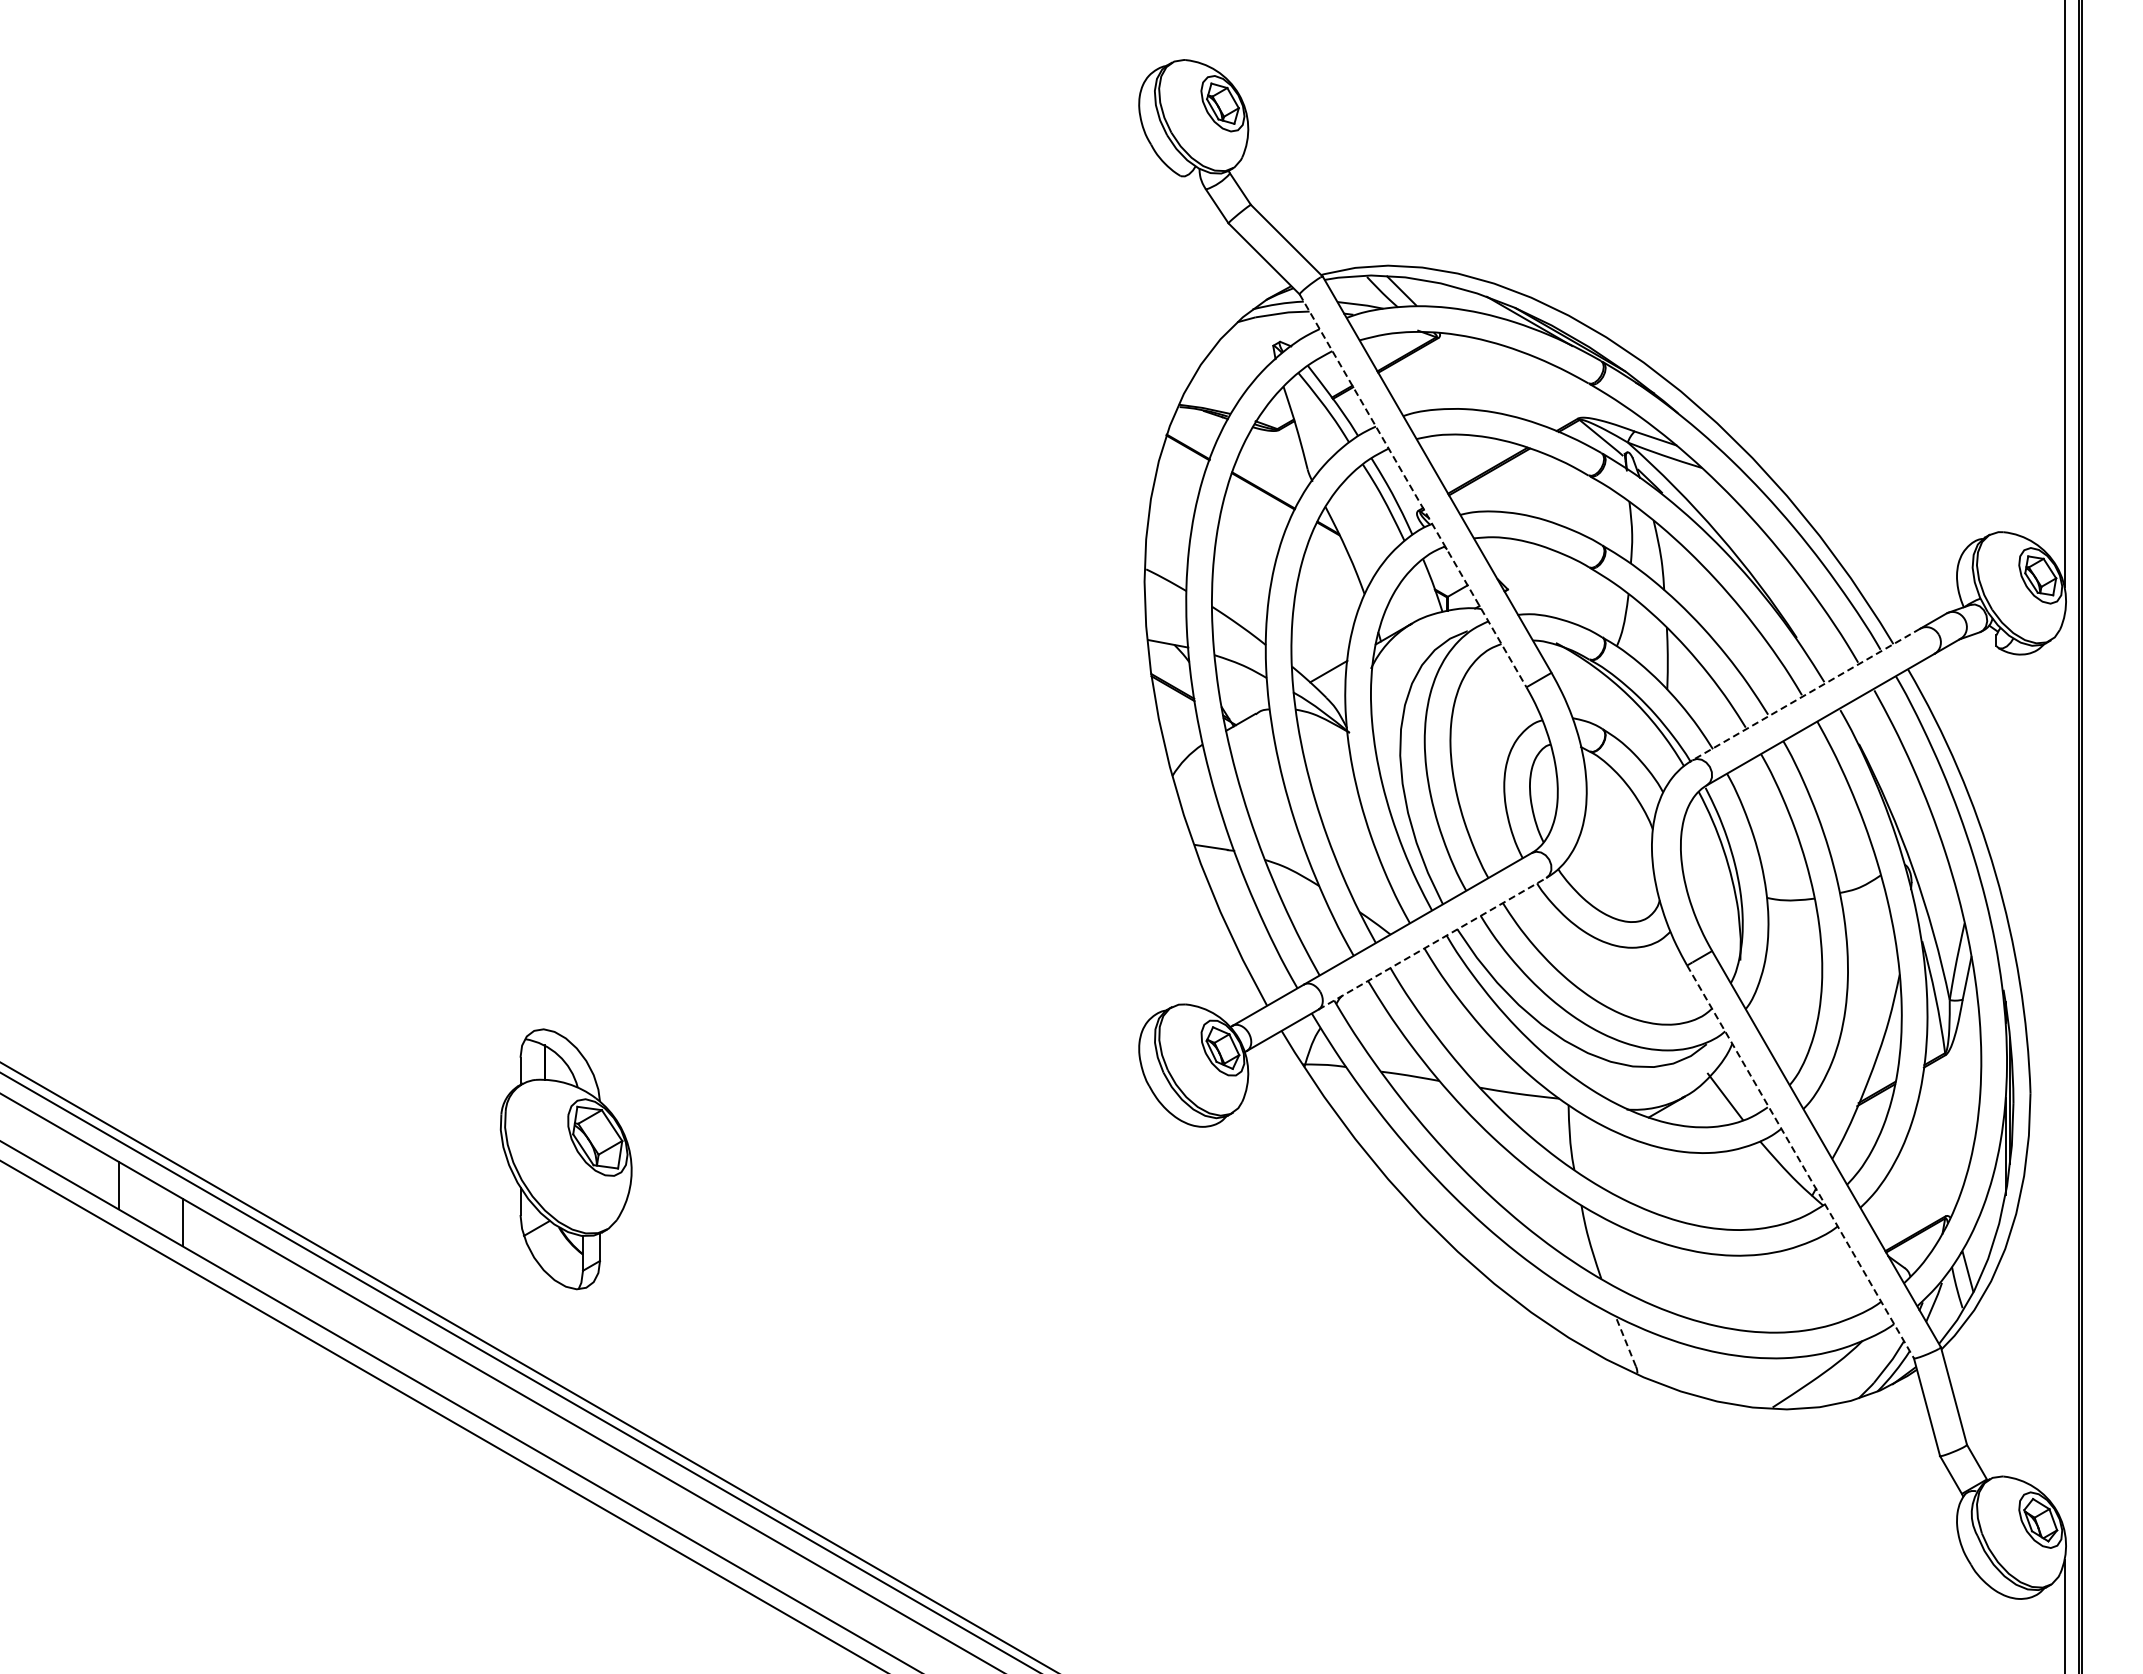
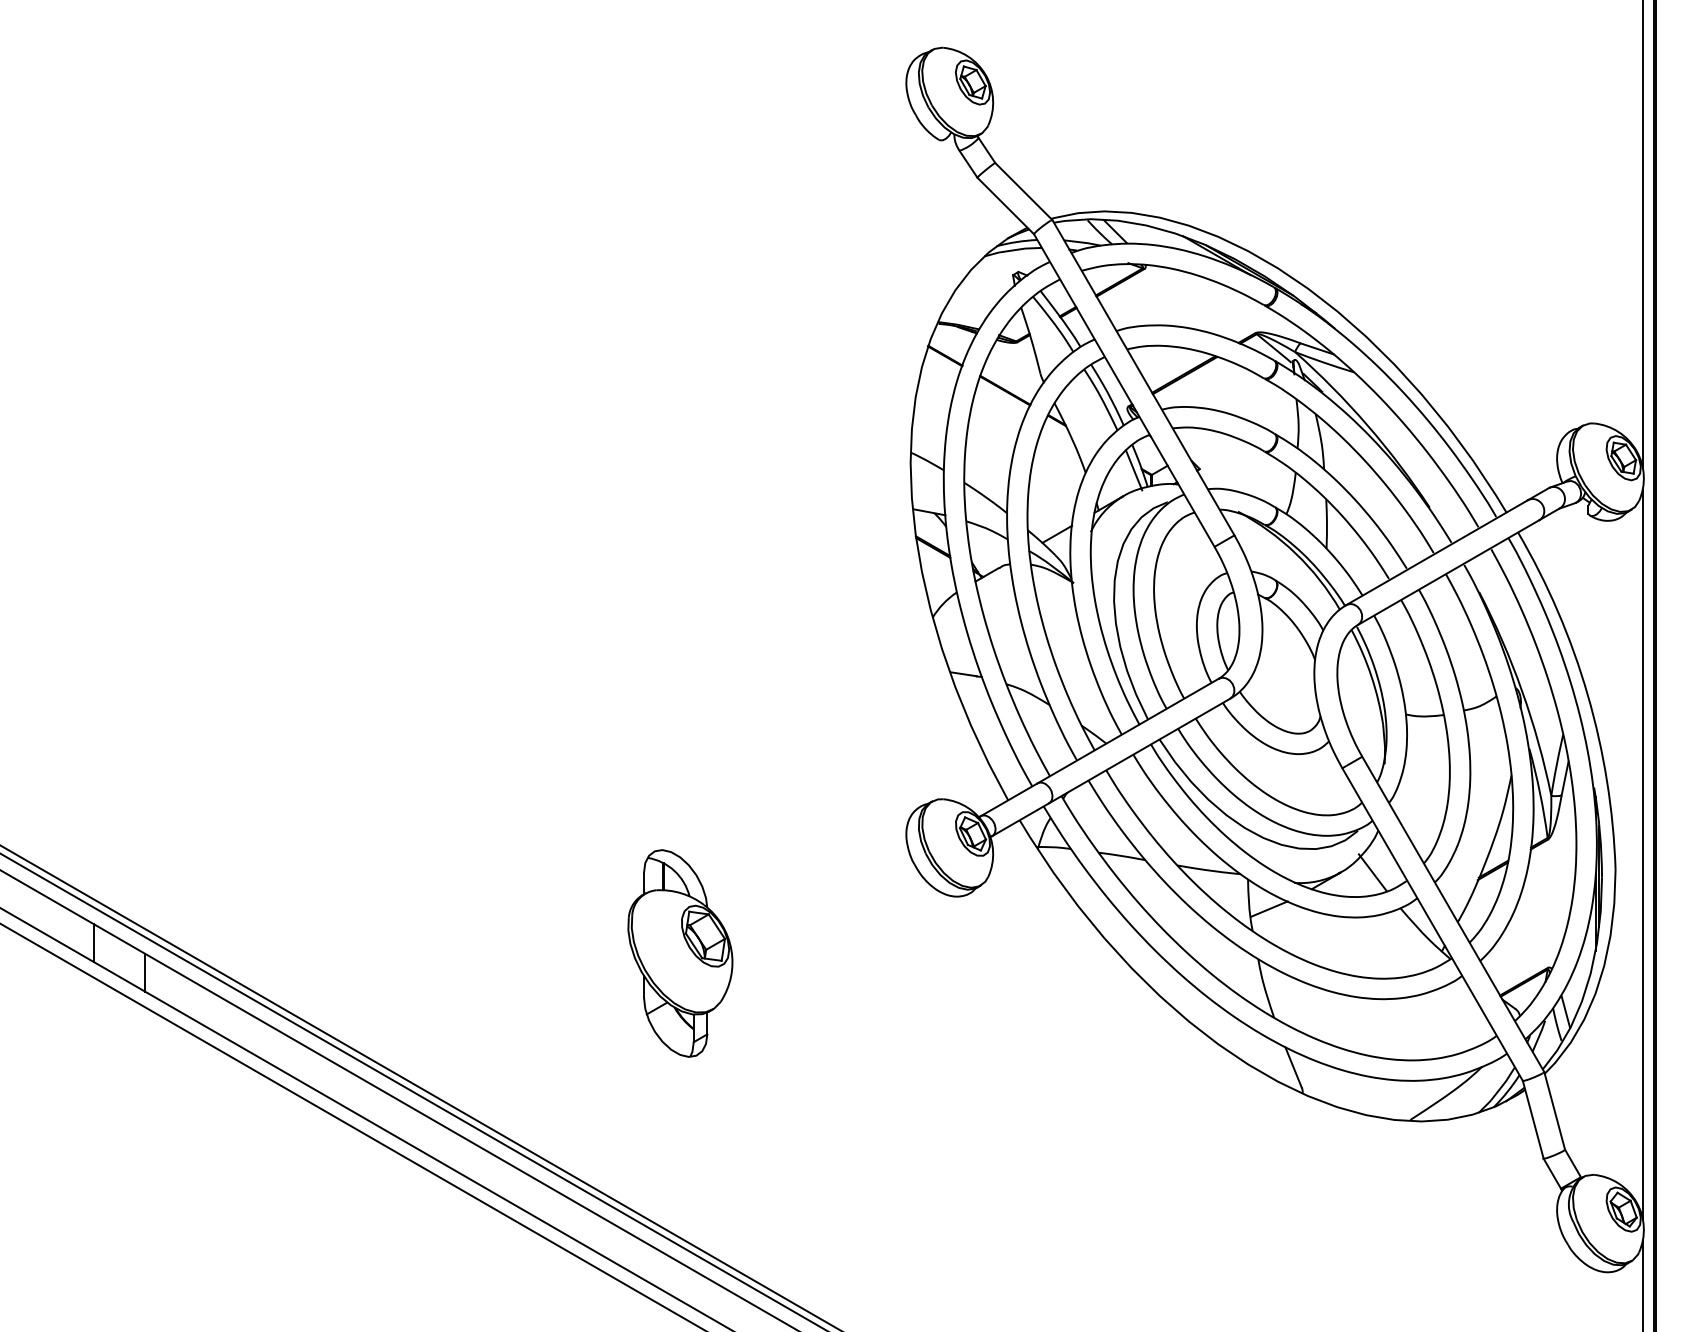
line: (1413, 490) -> (1124, 390), dashed -> solid
line: (1425, 591) -> (1134, 470), added
line: (1806, 694) -> (1437, 552), dashed -> solid
line: (1432, 943) -> (1139, 750), dashed -> solid
line: (2064, 1073) -> (1642, 854), added
line: (1595, 1142) -> (1269, 909), added
part: (565, 1159) -> (679, 953), moved
line: (1800, 1161) -> (1432, 924), dashed -> solid
line: (1625, 1340) -> (1293, 1066), dashed -> solid

